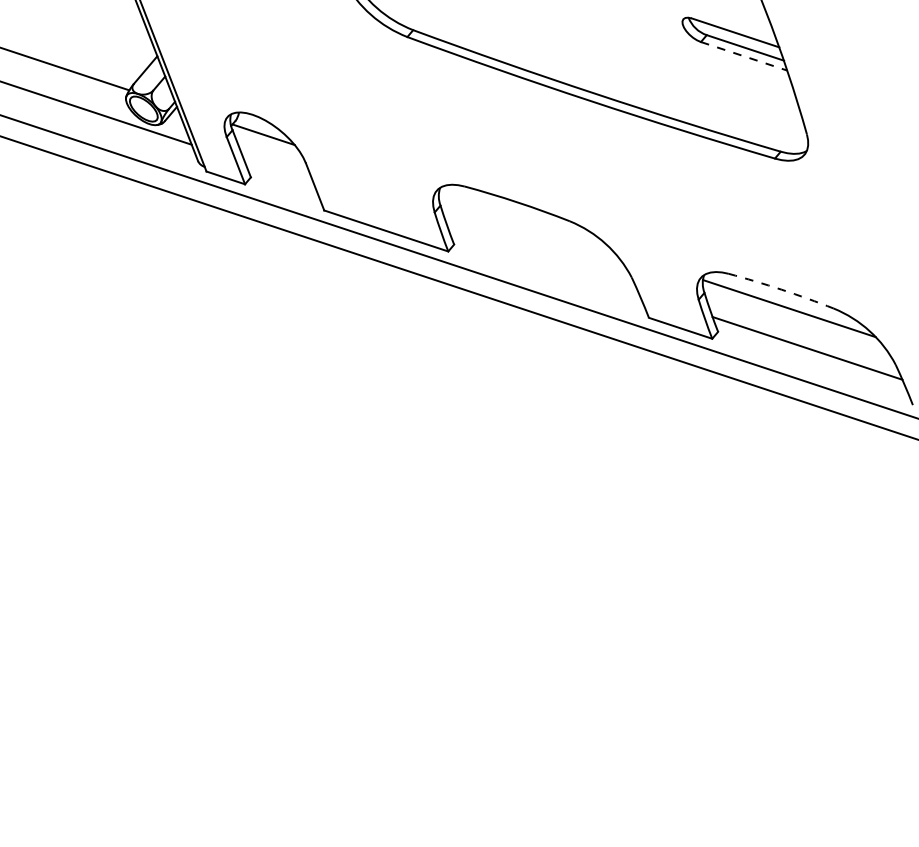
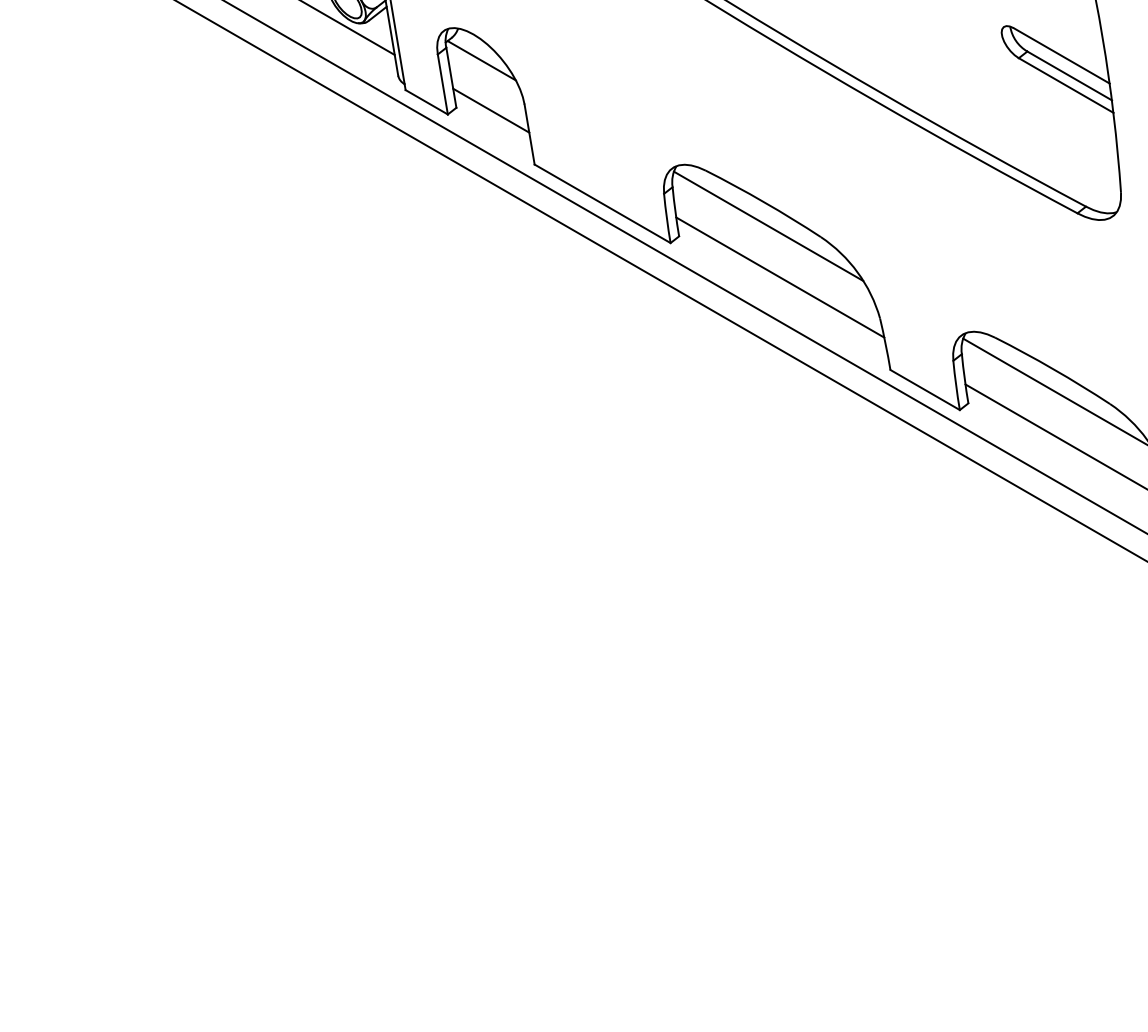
line: (744, 56) -> (1066, 85), dashed -> solid
line: (279, 173) -> (491, 110), added
line: (525, 220) -> (768, 225), added
line: (543, 261) -> (780, 277), added
arc: (781, 289) -> (1053, 369), dashed -> solid

